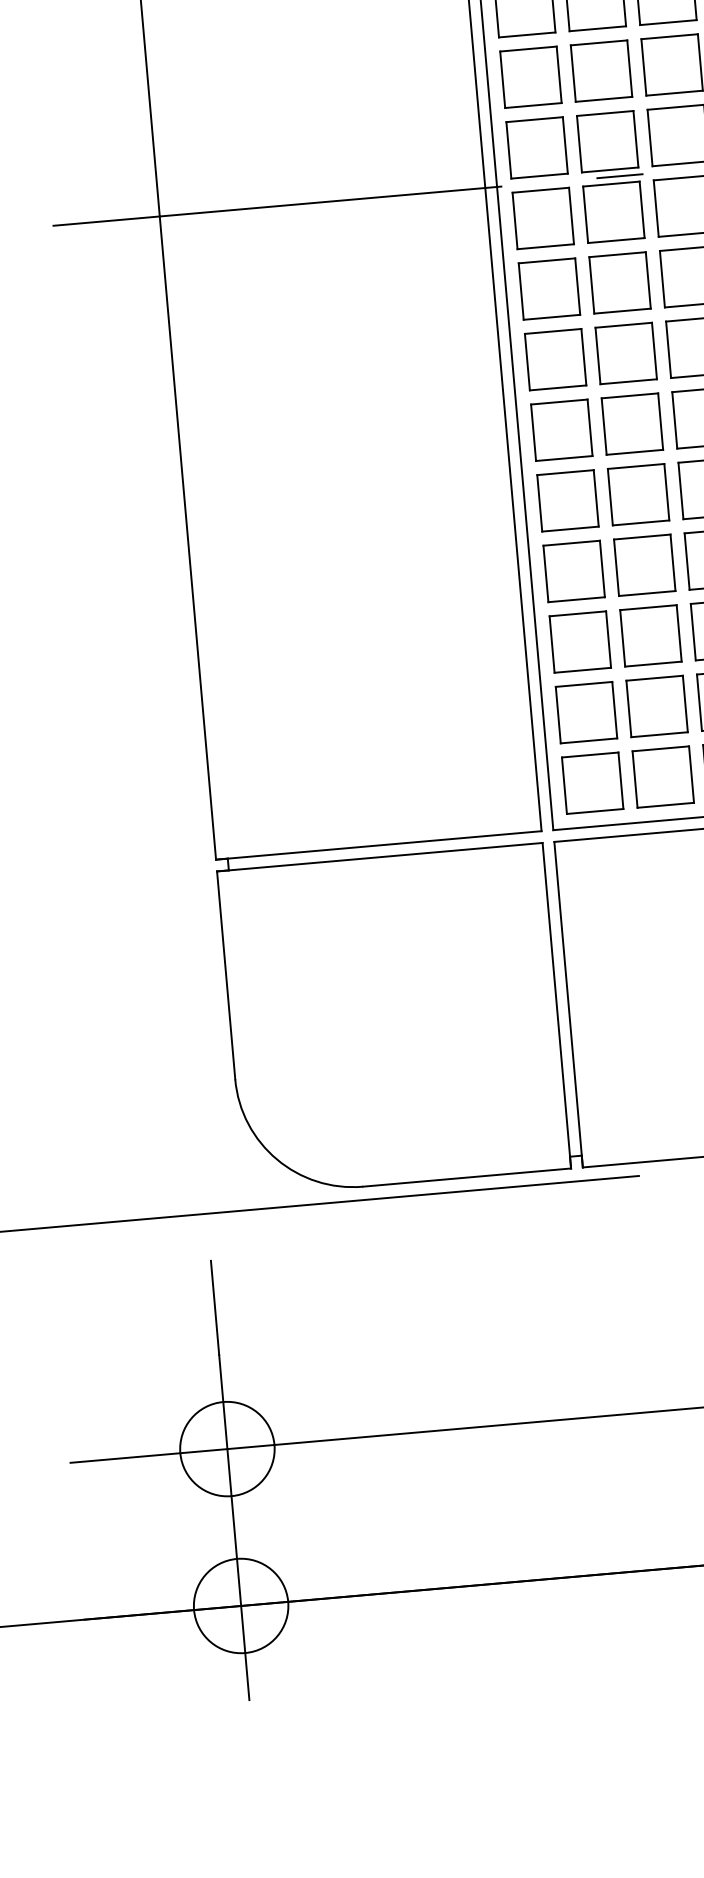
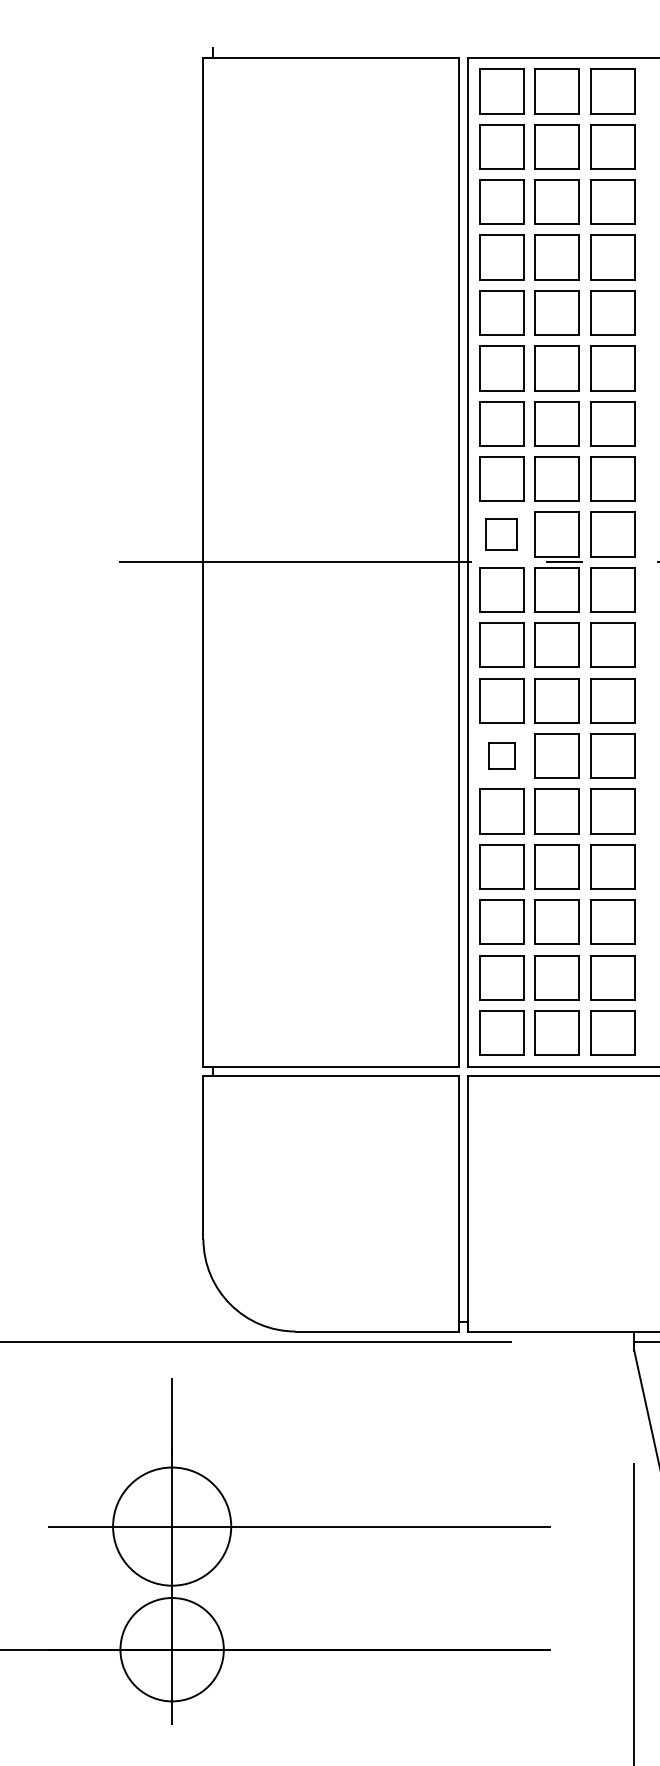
part: (536, 147) -> (501, 534), size x0.7
part: (561, 429) -> (501, 755), size x0.6
circle: (227, 1448) -> (172, 1526), size x1.6
circle: (241, 1605) -> (172, 1649), size x1.4

